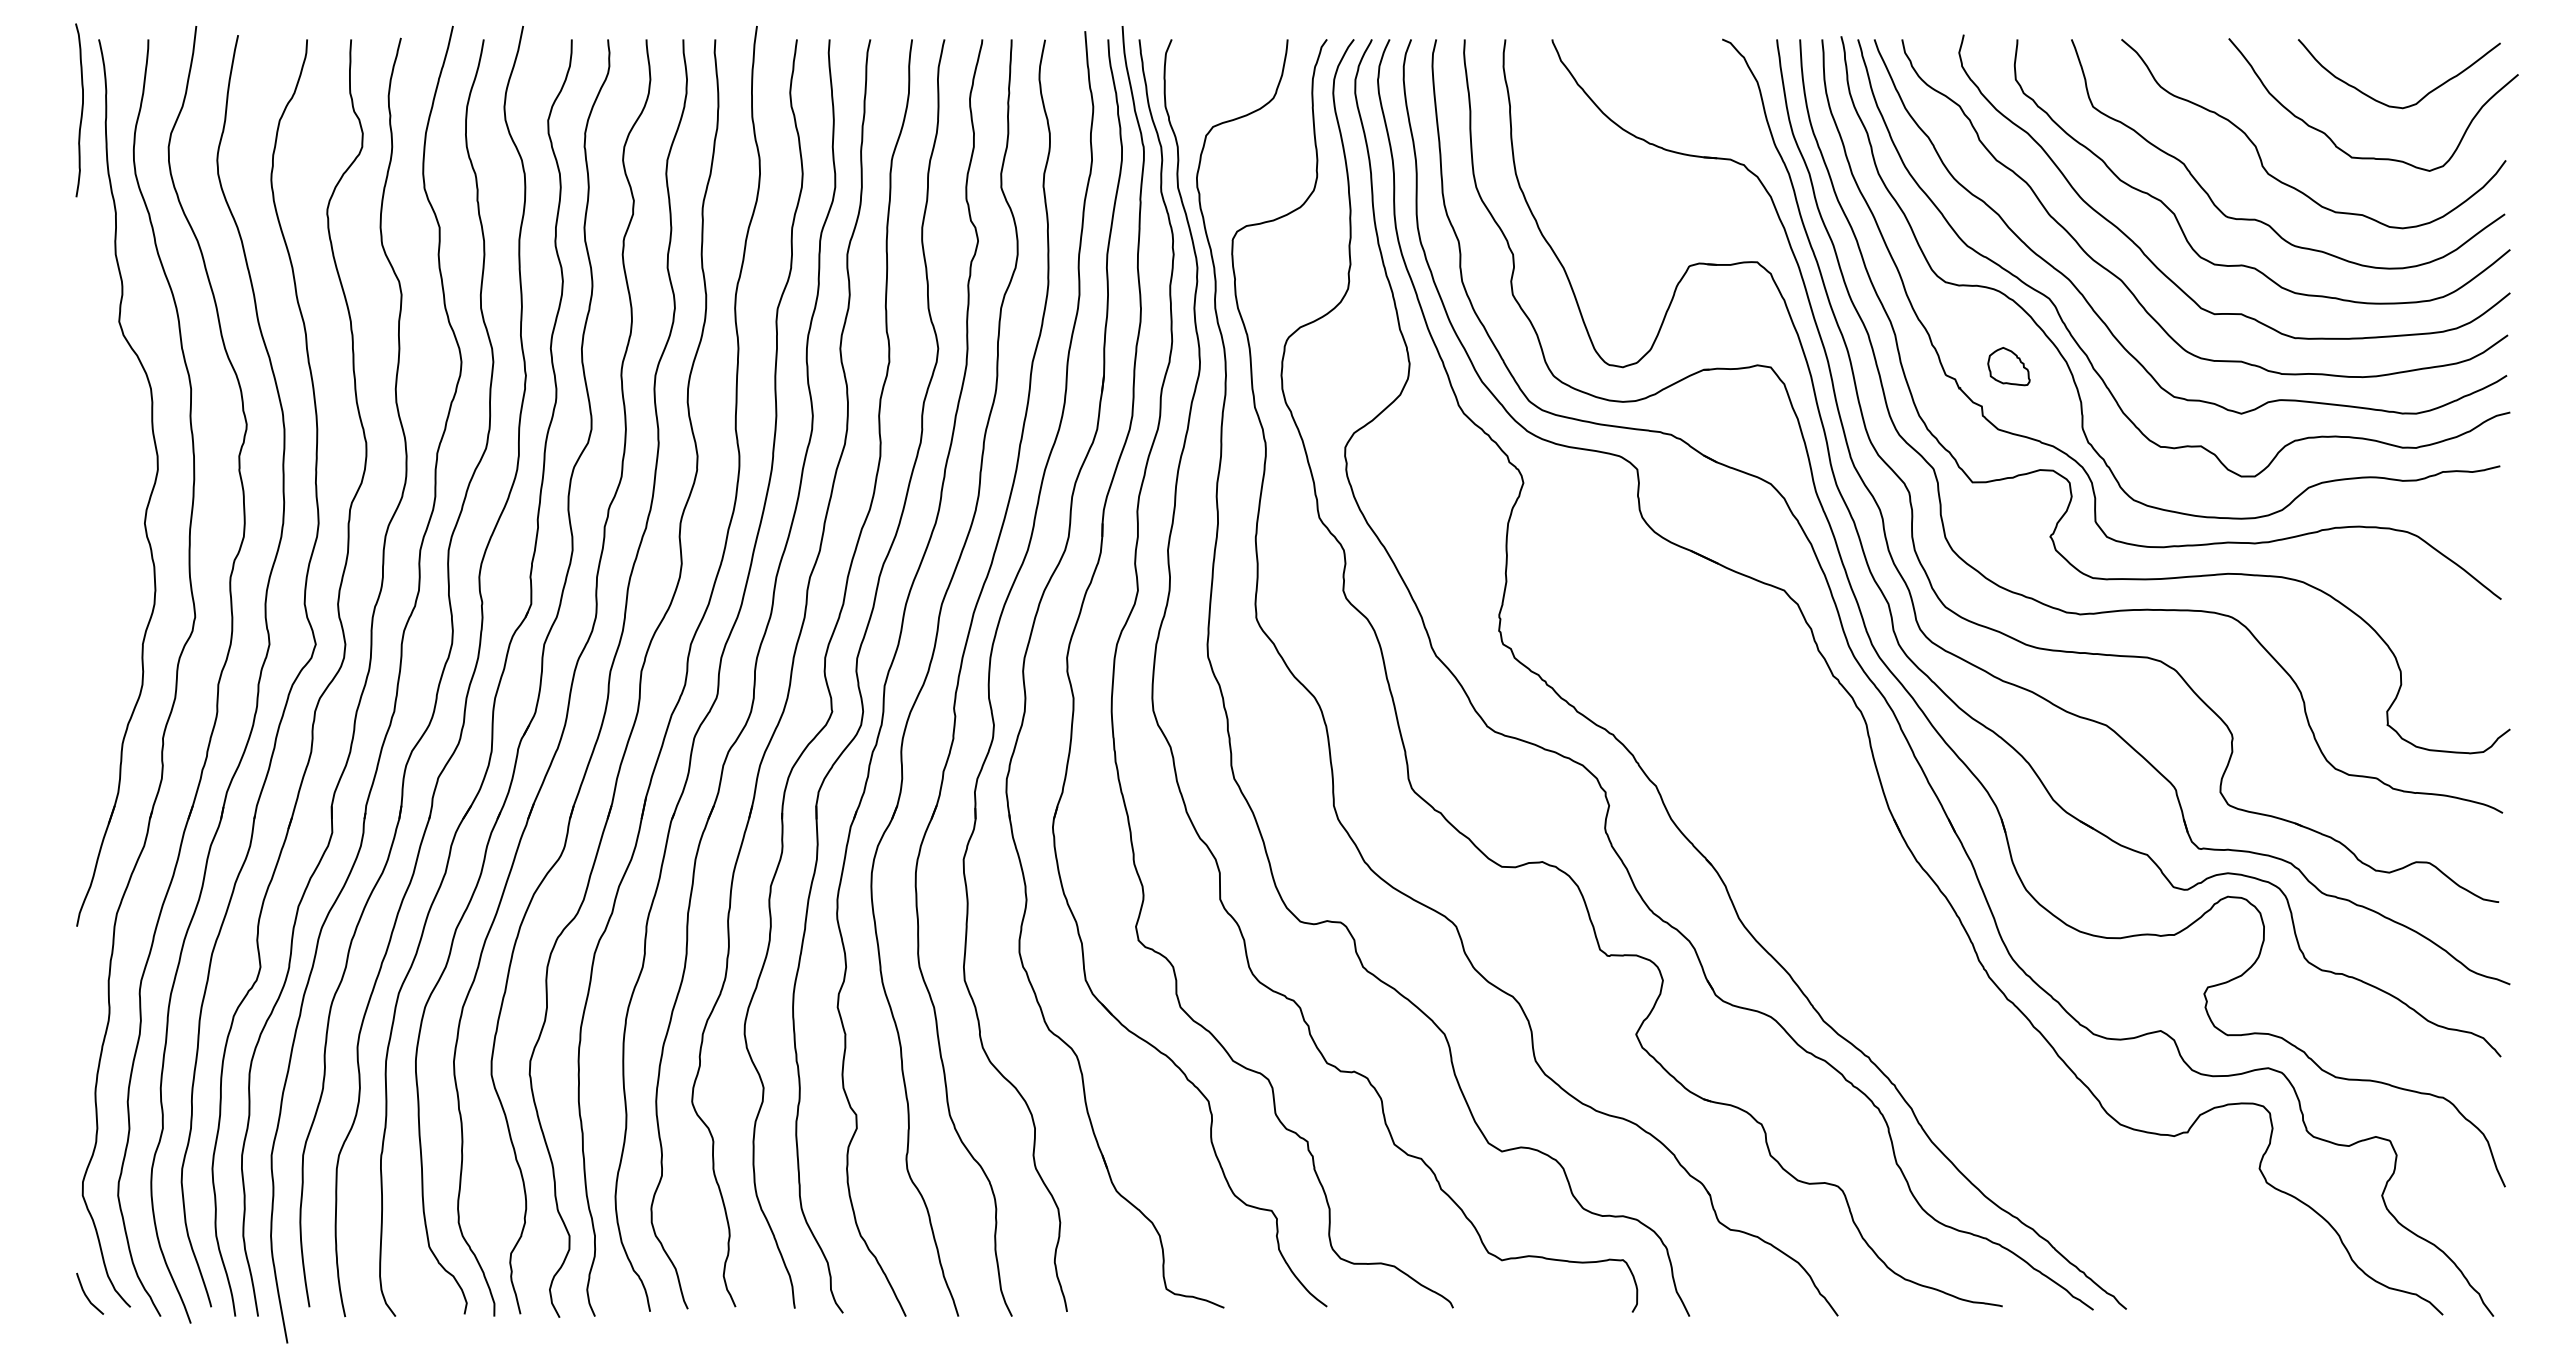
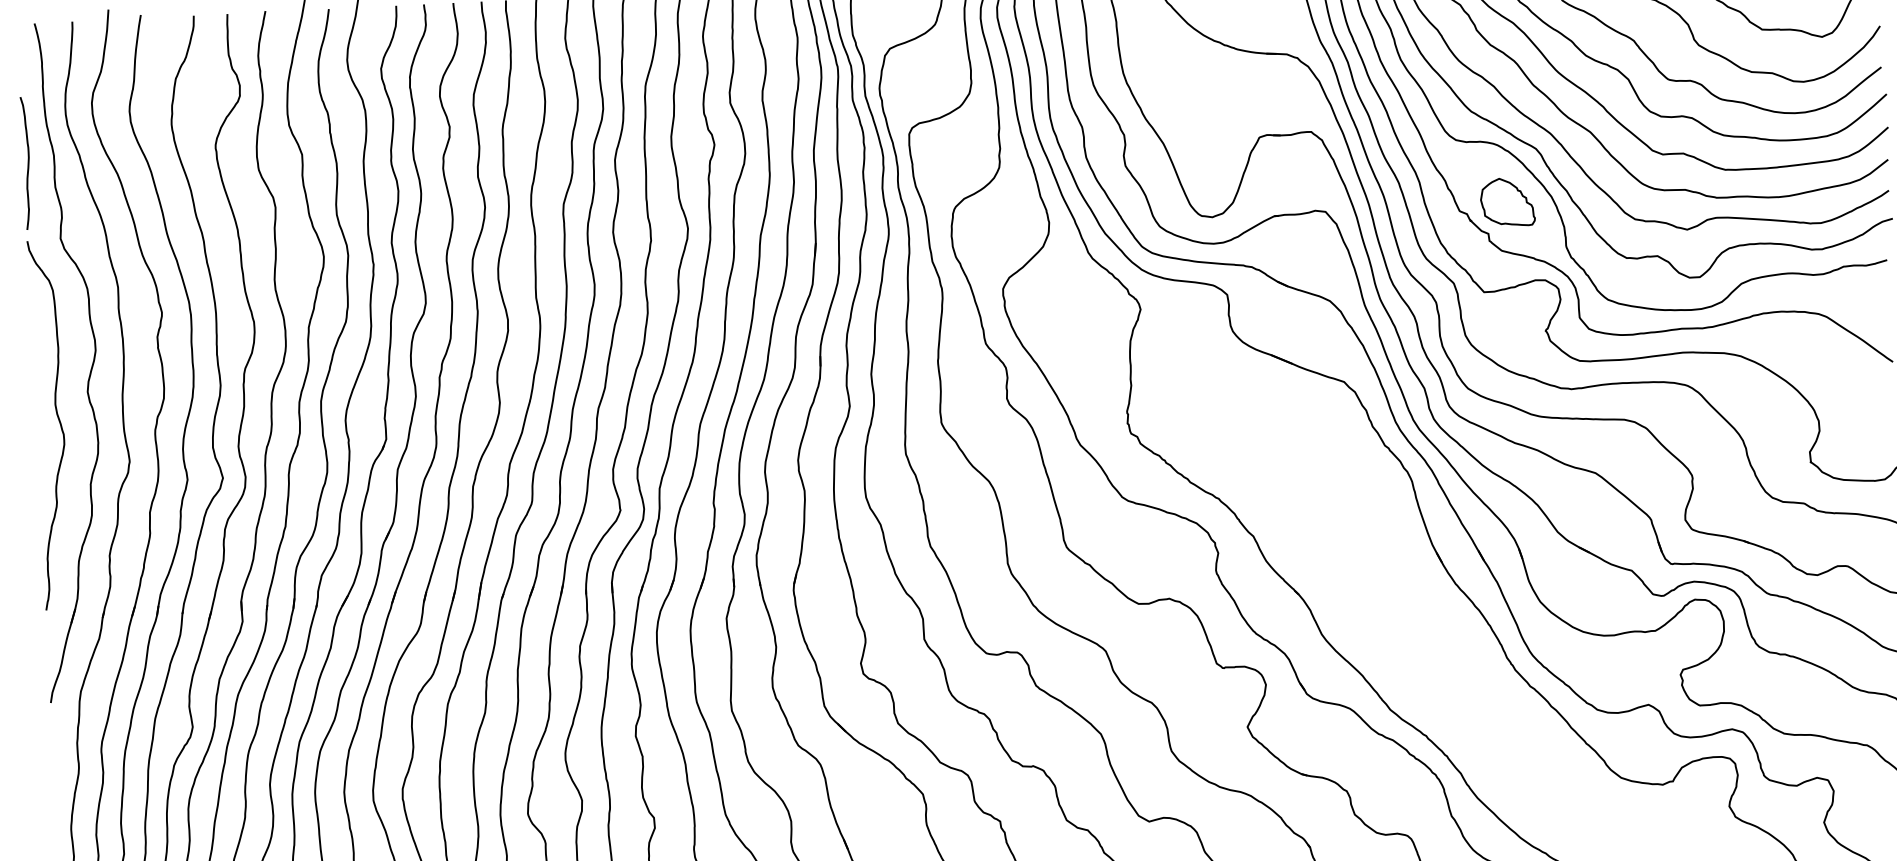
curve: (81, 110) -> (27, 163), moved
part: (2008, 366) -> (1507, 202), size x1.67
curve: (105, 560) -> (59, 421), added

